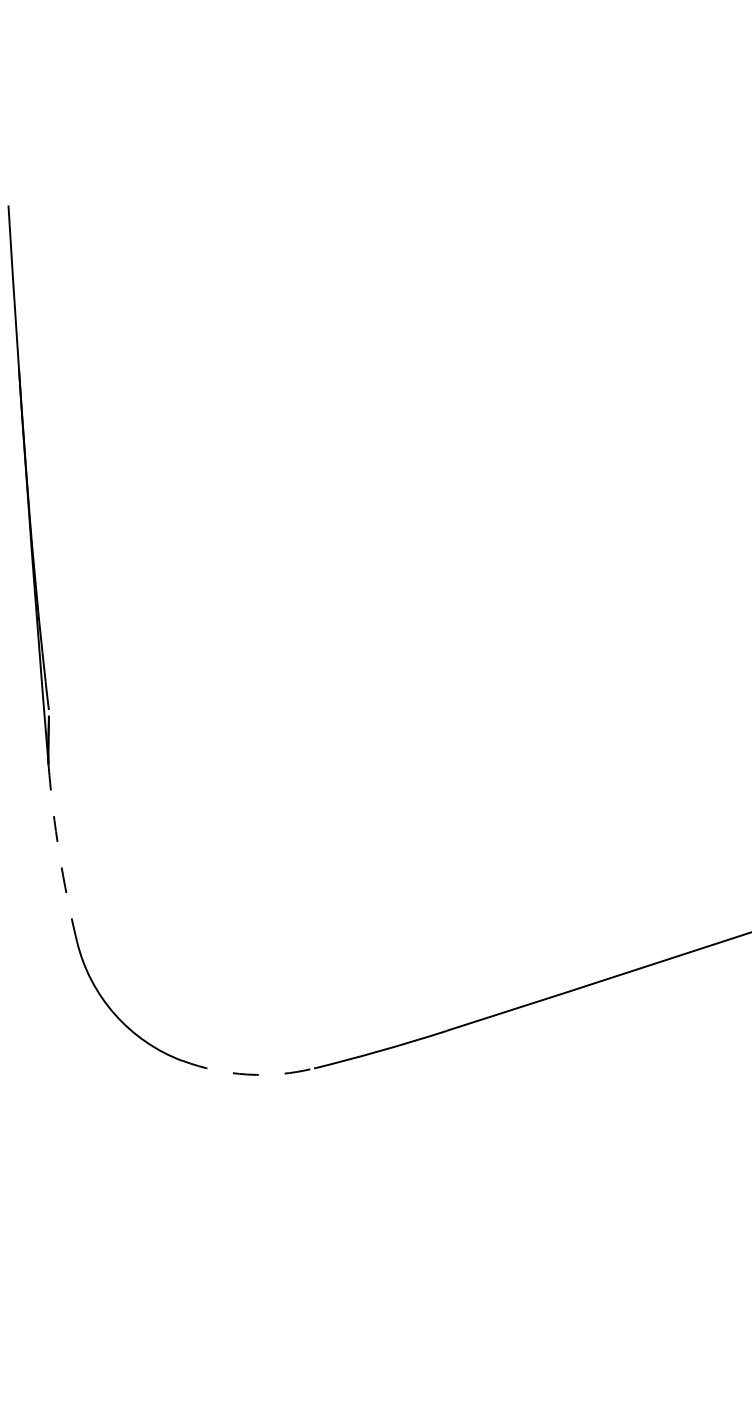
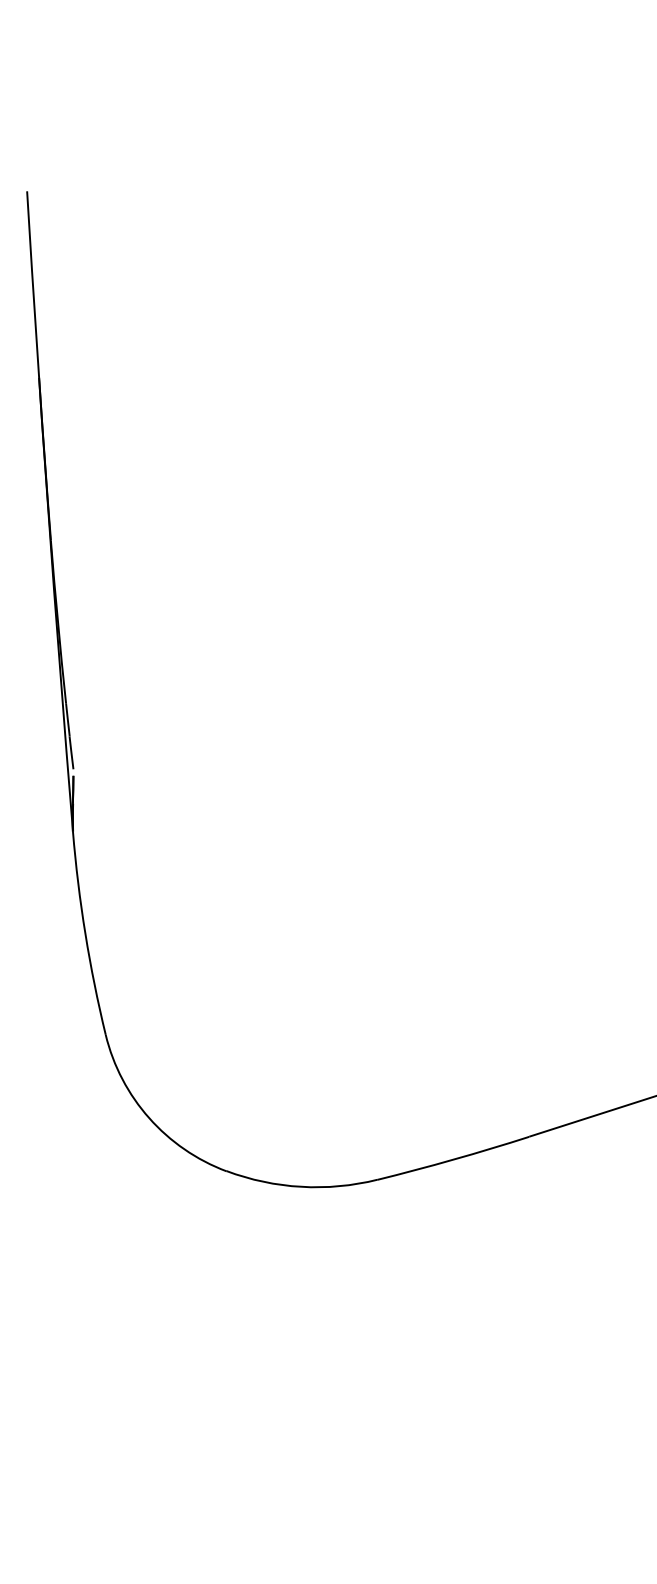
arc: (59, 853) -> (85, 933), dashed -> solid
arc: (247, 1074) -> (300, 1186), dashed -> solid

